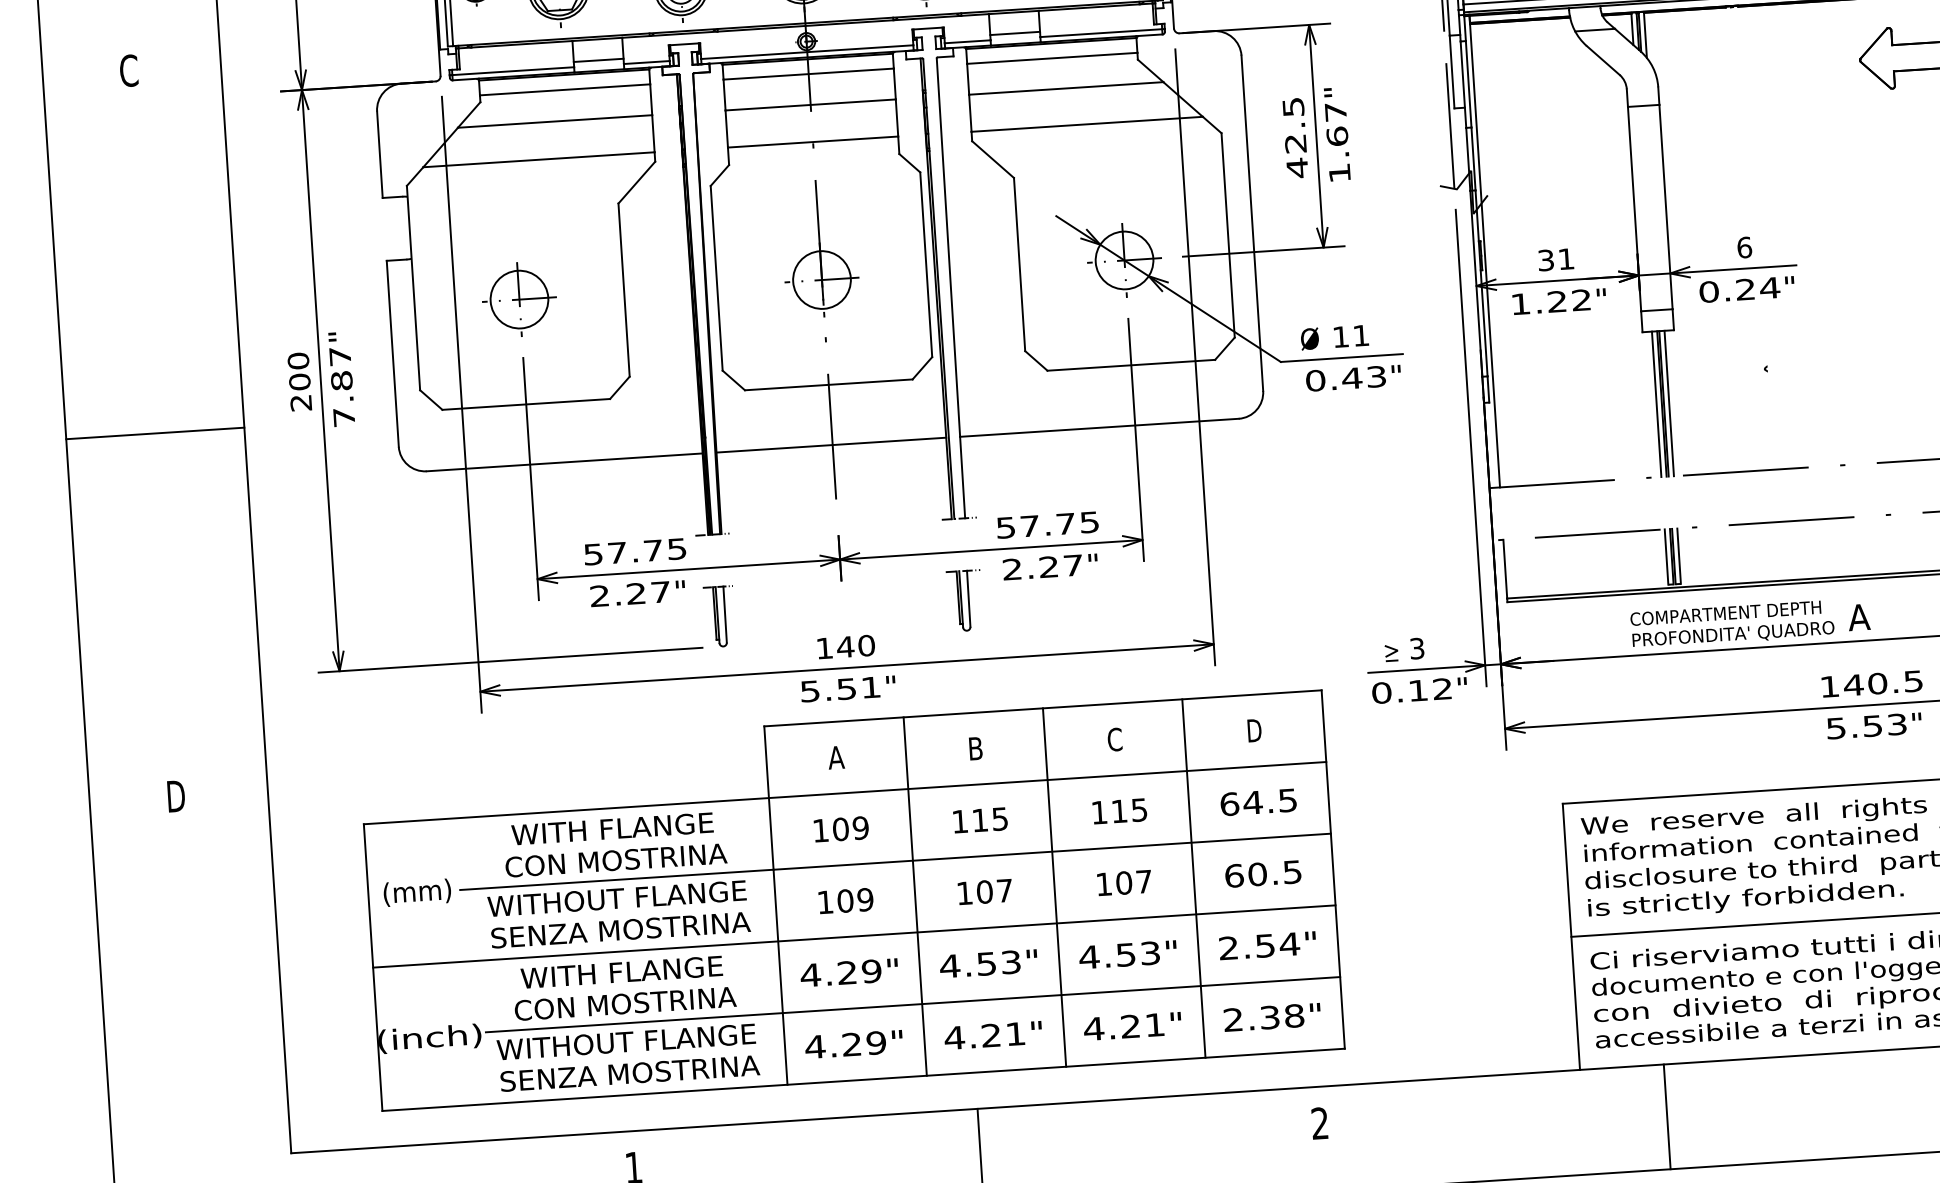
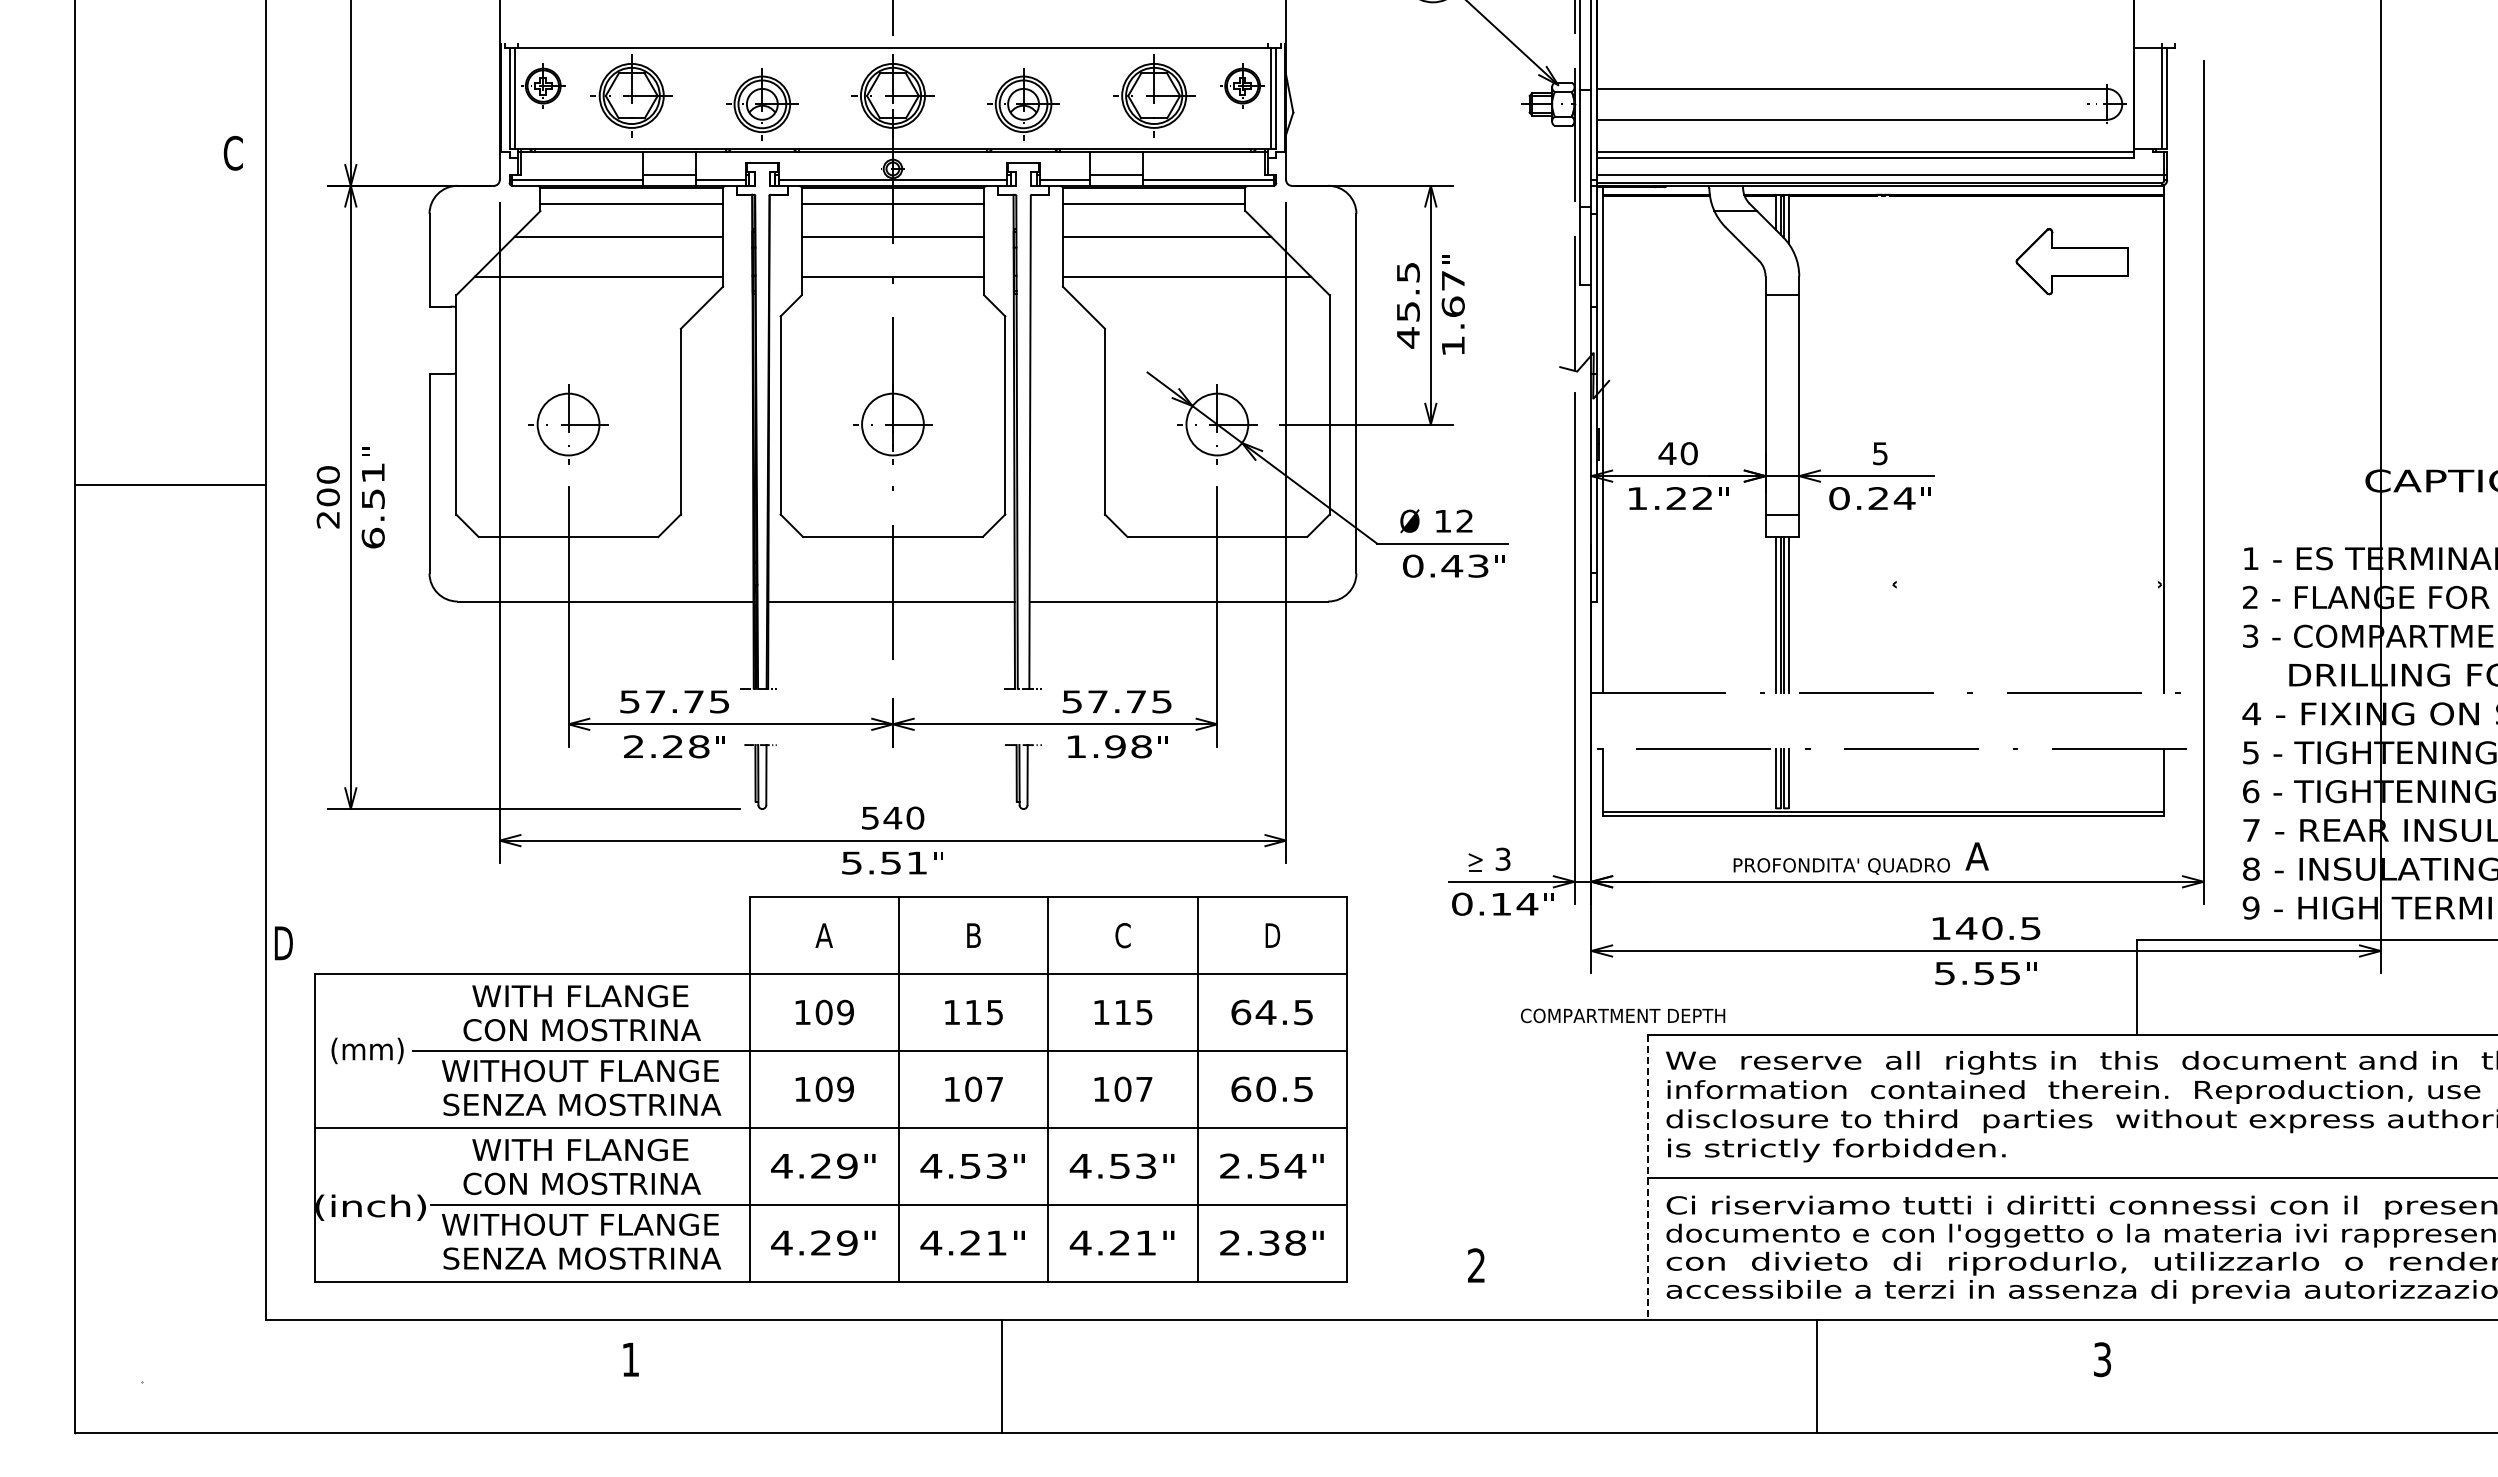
text: (128, 71) -> (232, 153), moved
text: (1295, 143) -> (1407, 311), 42.5 -> 45.5
text: (1744, 247) -> (1880, 453), 6 -> 5
text: (1555, 259) -> (1677, 453), 31 -> 40
text: (1360, 335) -> (1464, 520), 11 -> 12
text: (341, 386) -> (372, 505), 7.87 -> 6.51
line: (154, 433) -> (169, 485), moved
text: (1042, 567) -> (1108, 746), 2.27 -> 1.98
text: (661, 591) -> (699, 746), 2.27 -> 2.28
text: (1726, 612) -> (1623, 1015), moved
text: (824, 648) -> (870, 818), 140 -> 540
text: (1442, 688) -> (1527, 903), 0.12 -> 0.14
text: (1897, 723) -> (2010, 972), 5.53 -> 5.55
text: (176, 796) -> (283, 943), moved
part: (851, 900) -> (830, 1089), moved
line: (1571, 936) -> (1647, 1177), solid -> dashed
line: (1666, 1116) -> (1816, 1376), moved
text: (1319, 1123) -> (1476, 1265), moved

